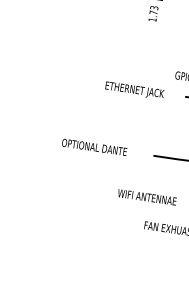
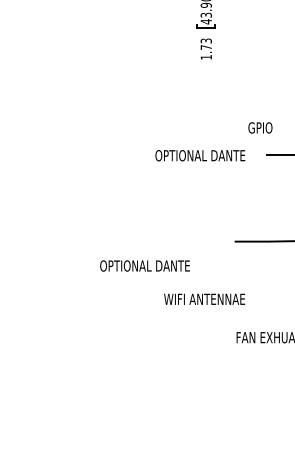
text: (137, 91) -> (200, 157), ETHERNET JACK -> OPTIONAL DANTE
text: (94, 146) -> (144, 265), moved
text: (147, 196) -> (204, 298), moved

